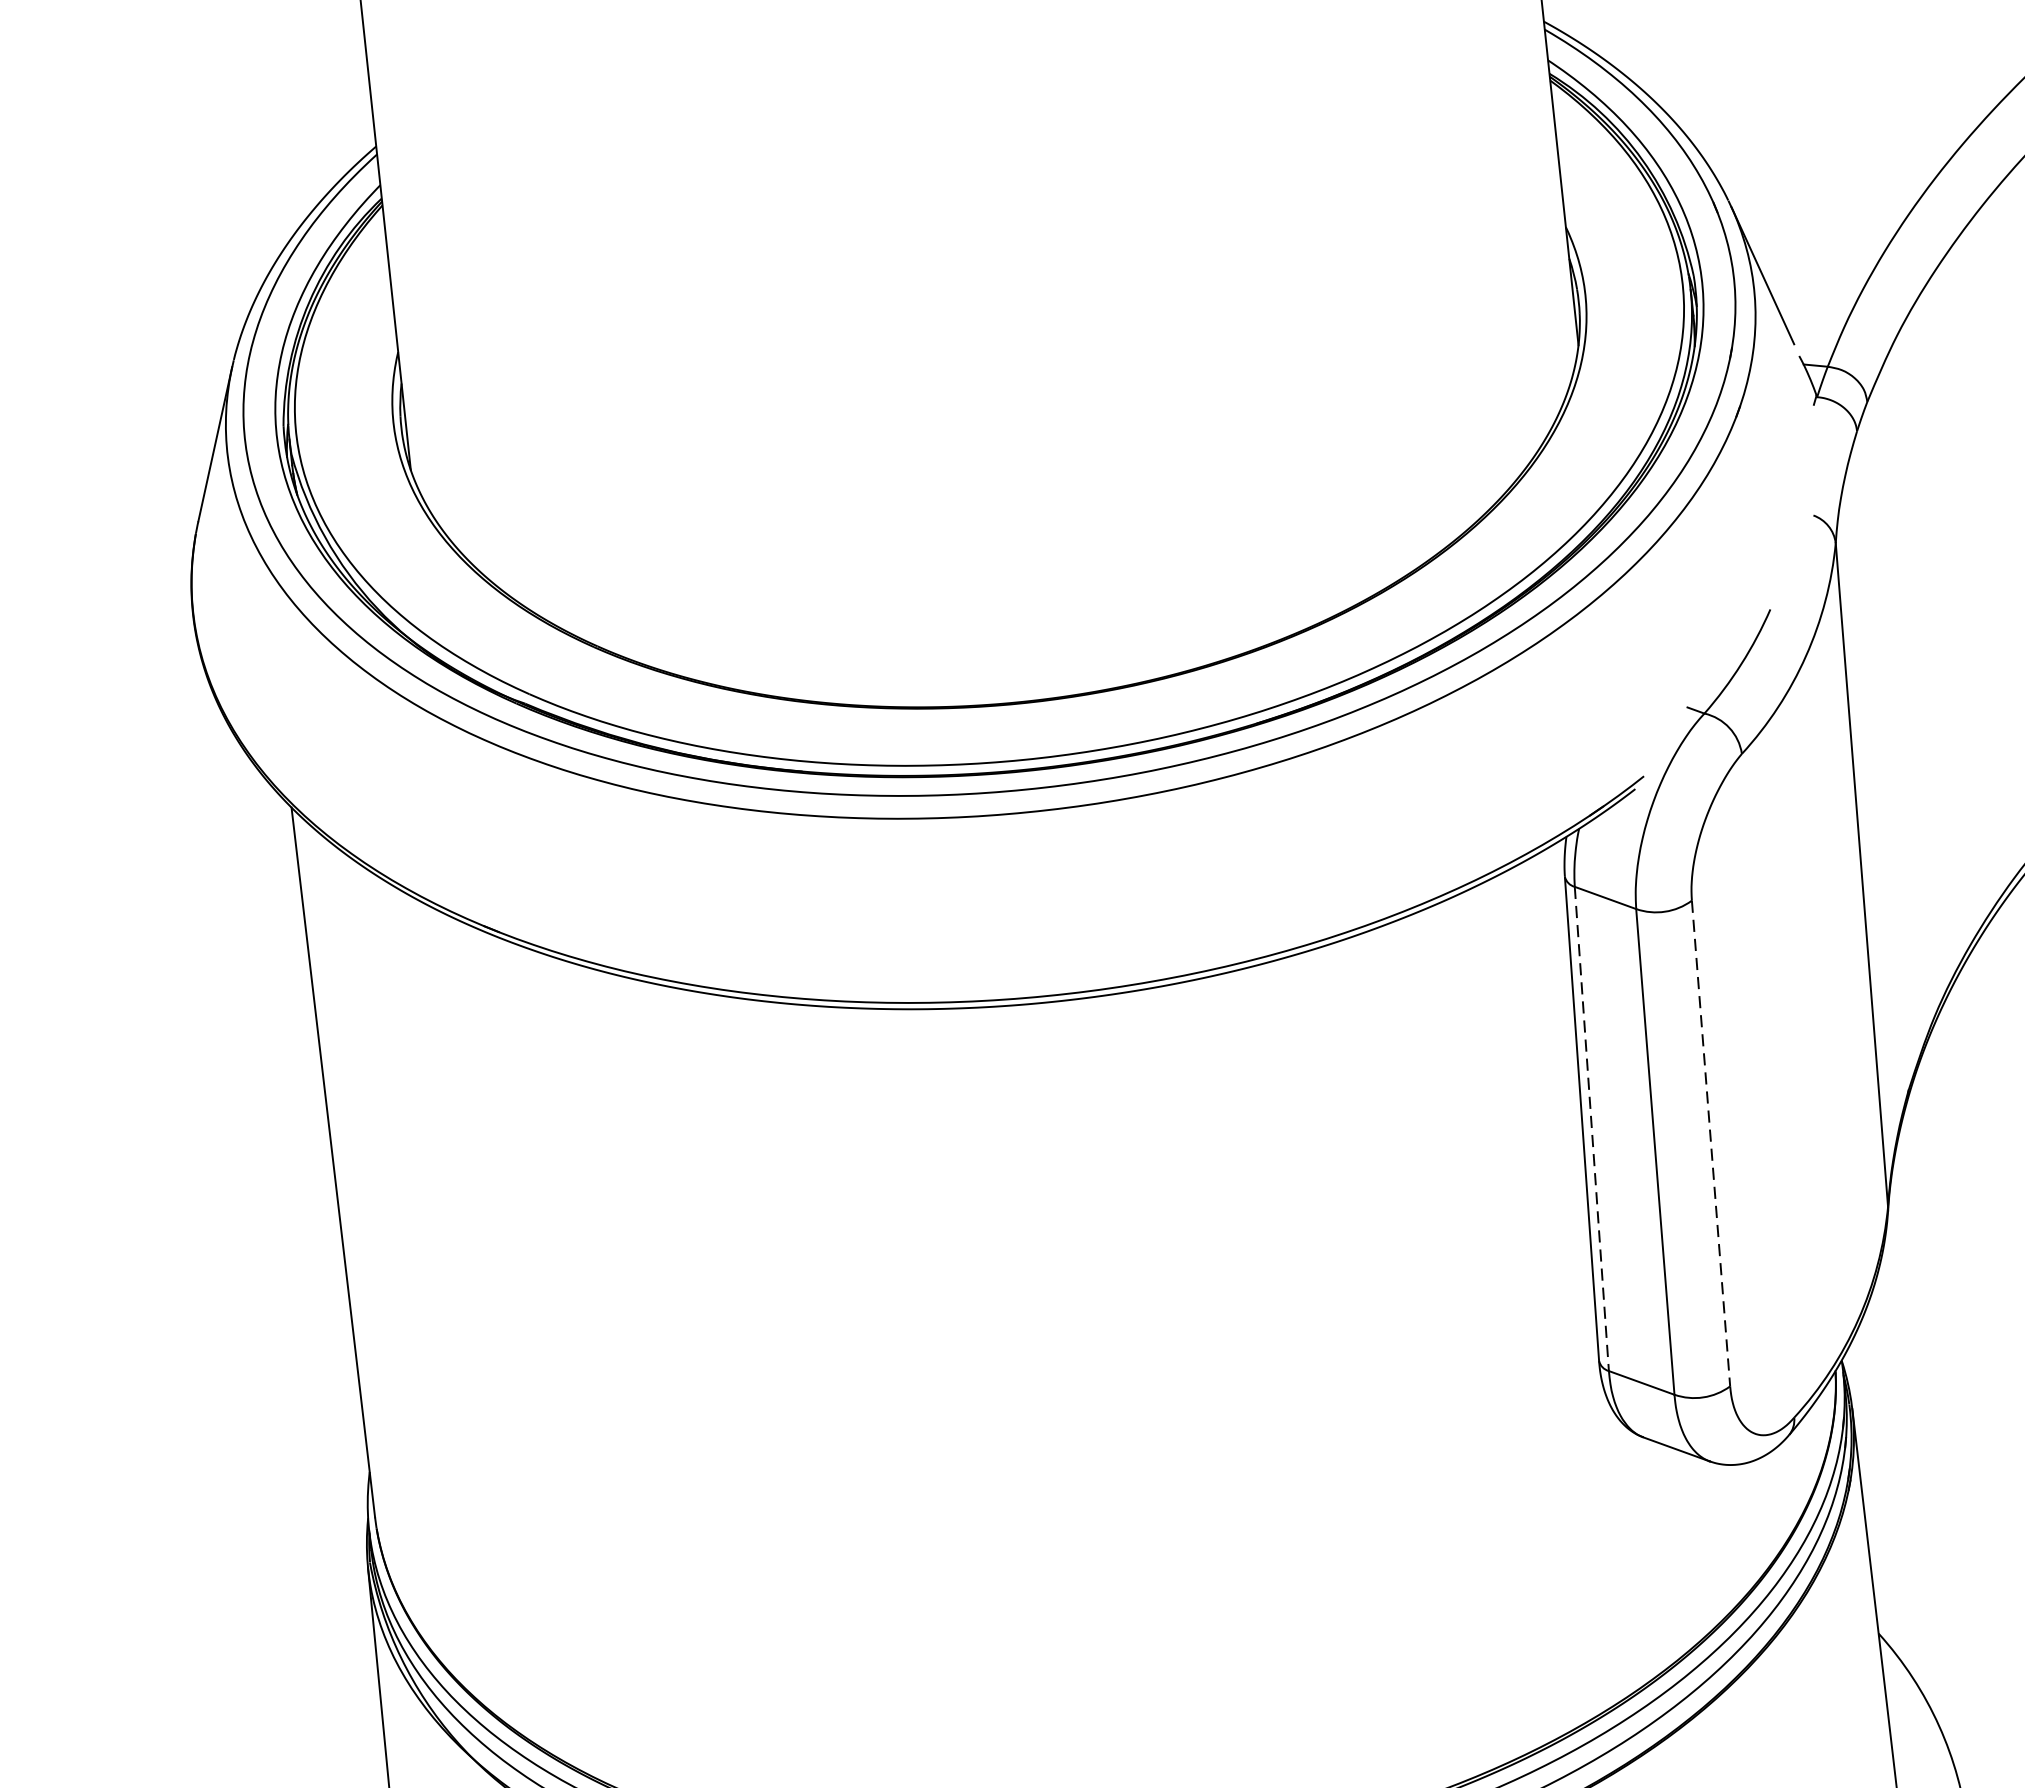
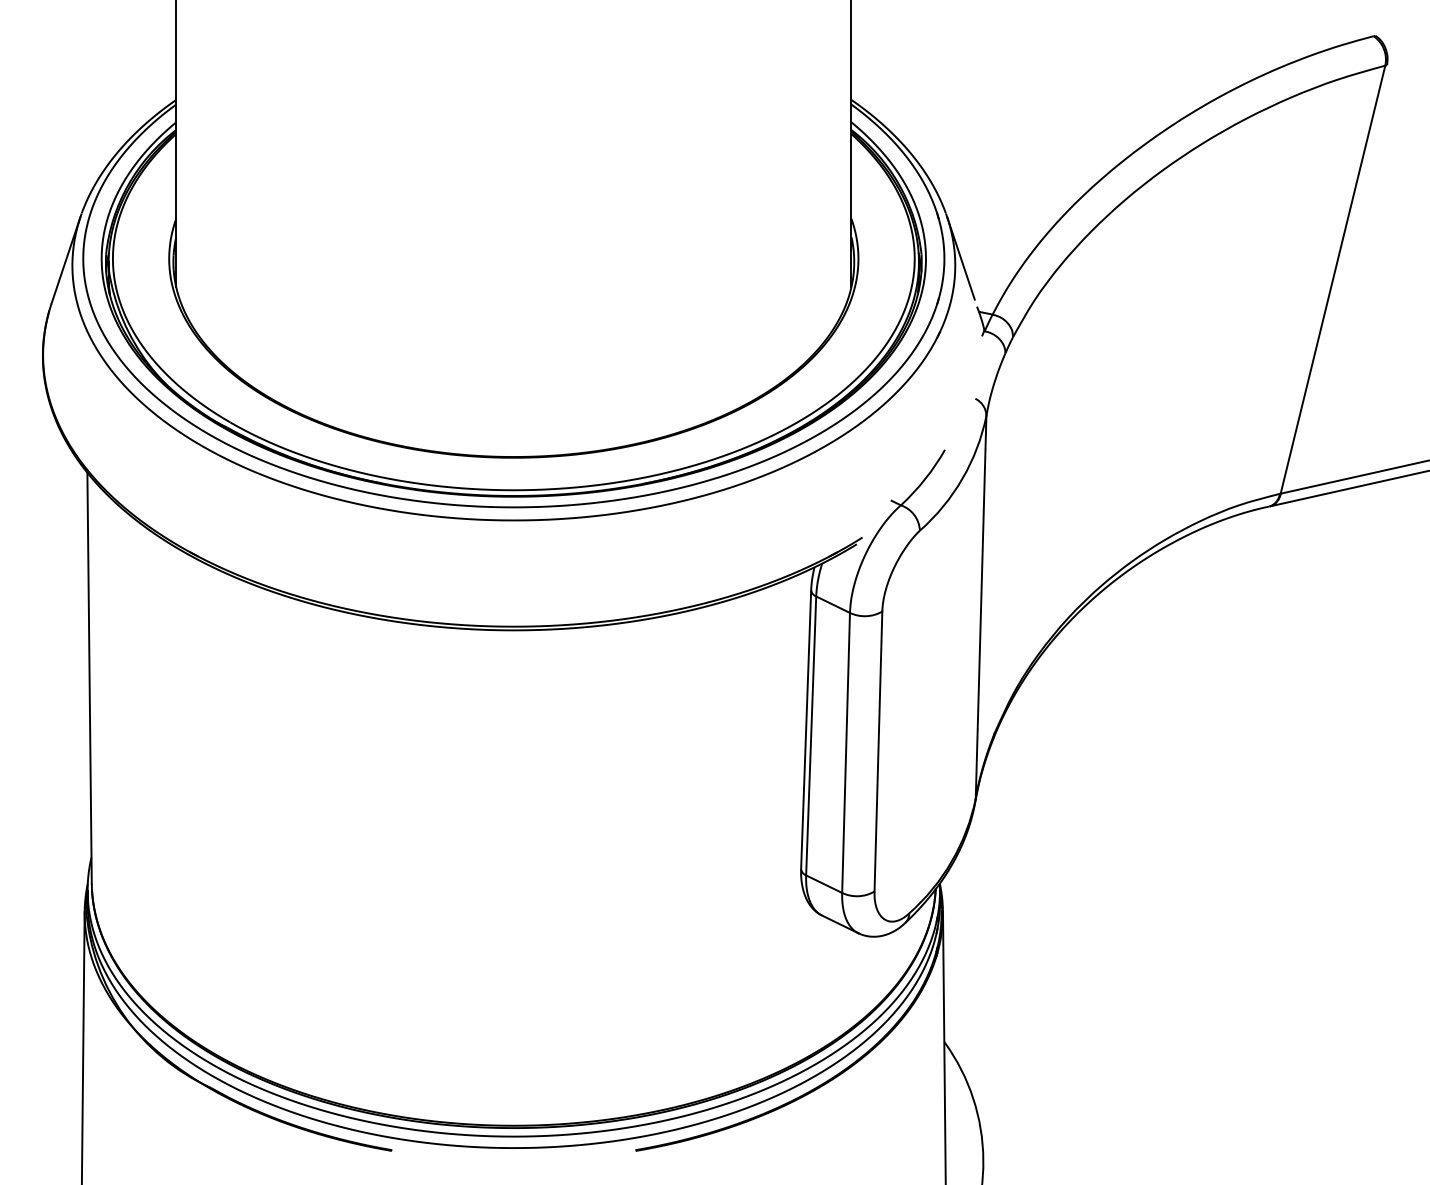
line: (1592, 1129) -> (811, 736), dashed -> solid
line: (1711, 1145) -> (878, 752), dashed -> solid

